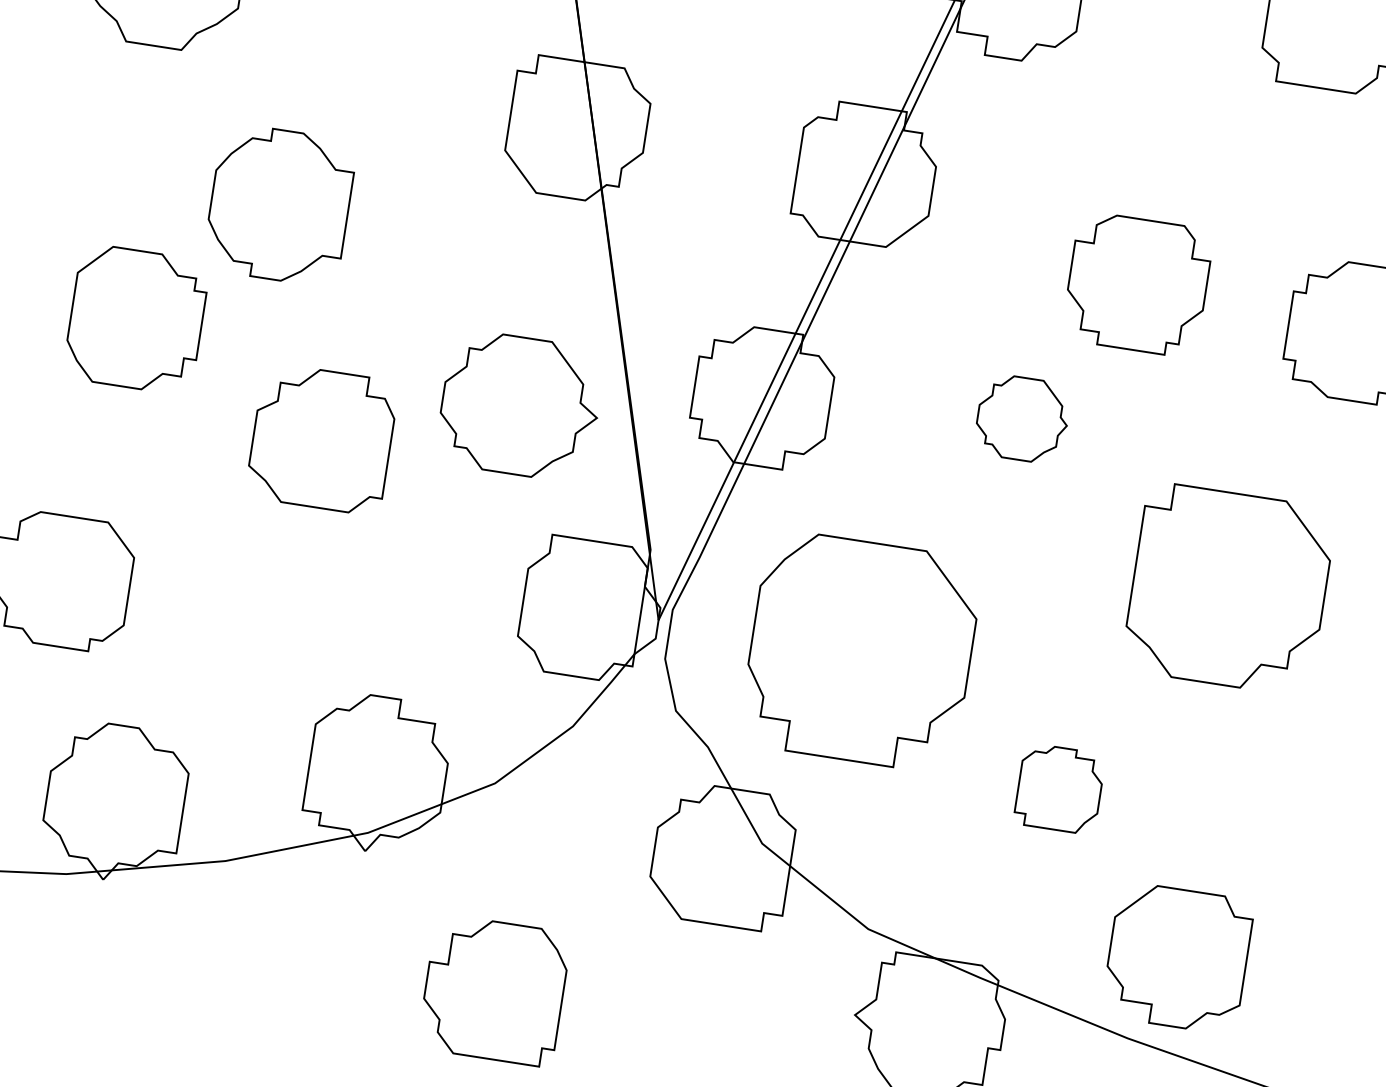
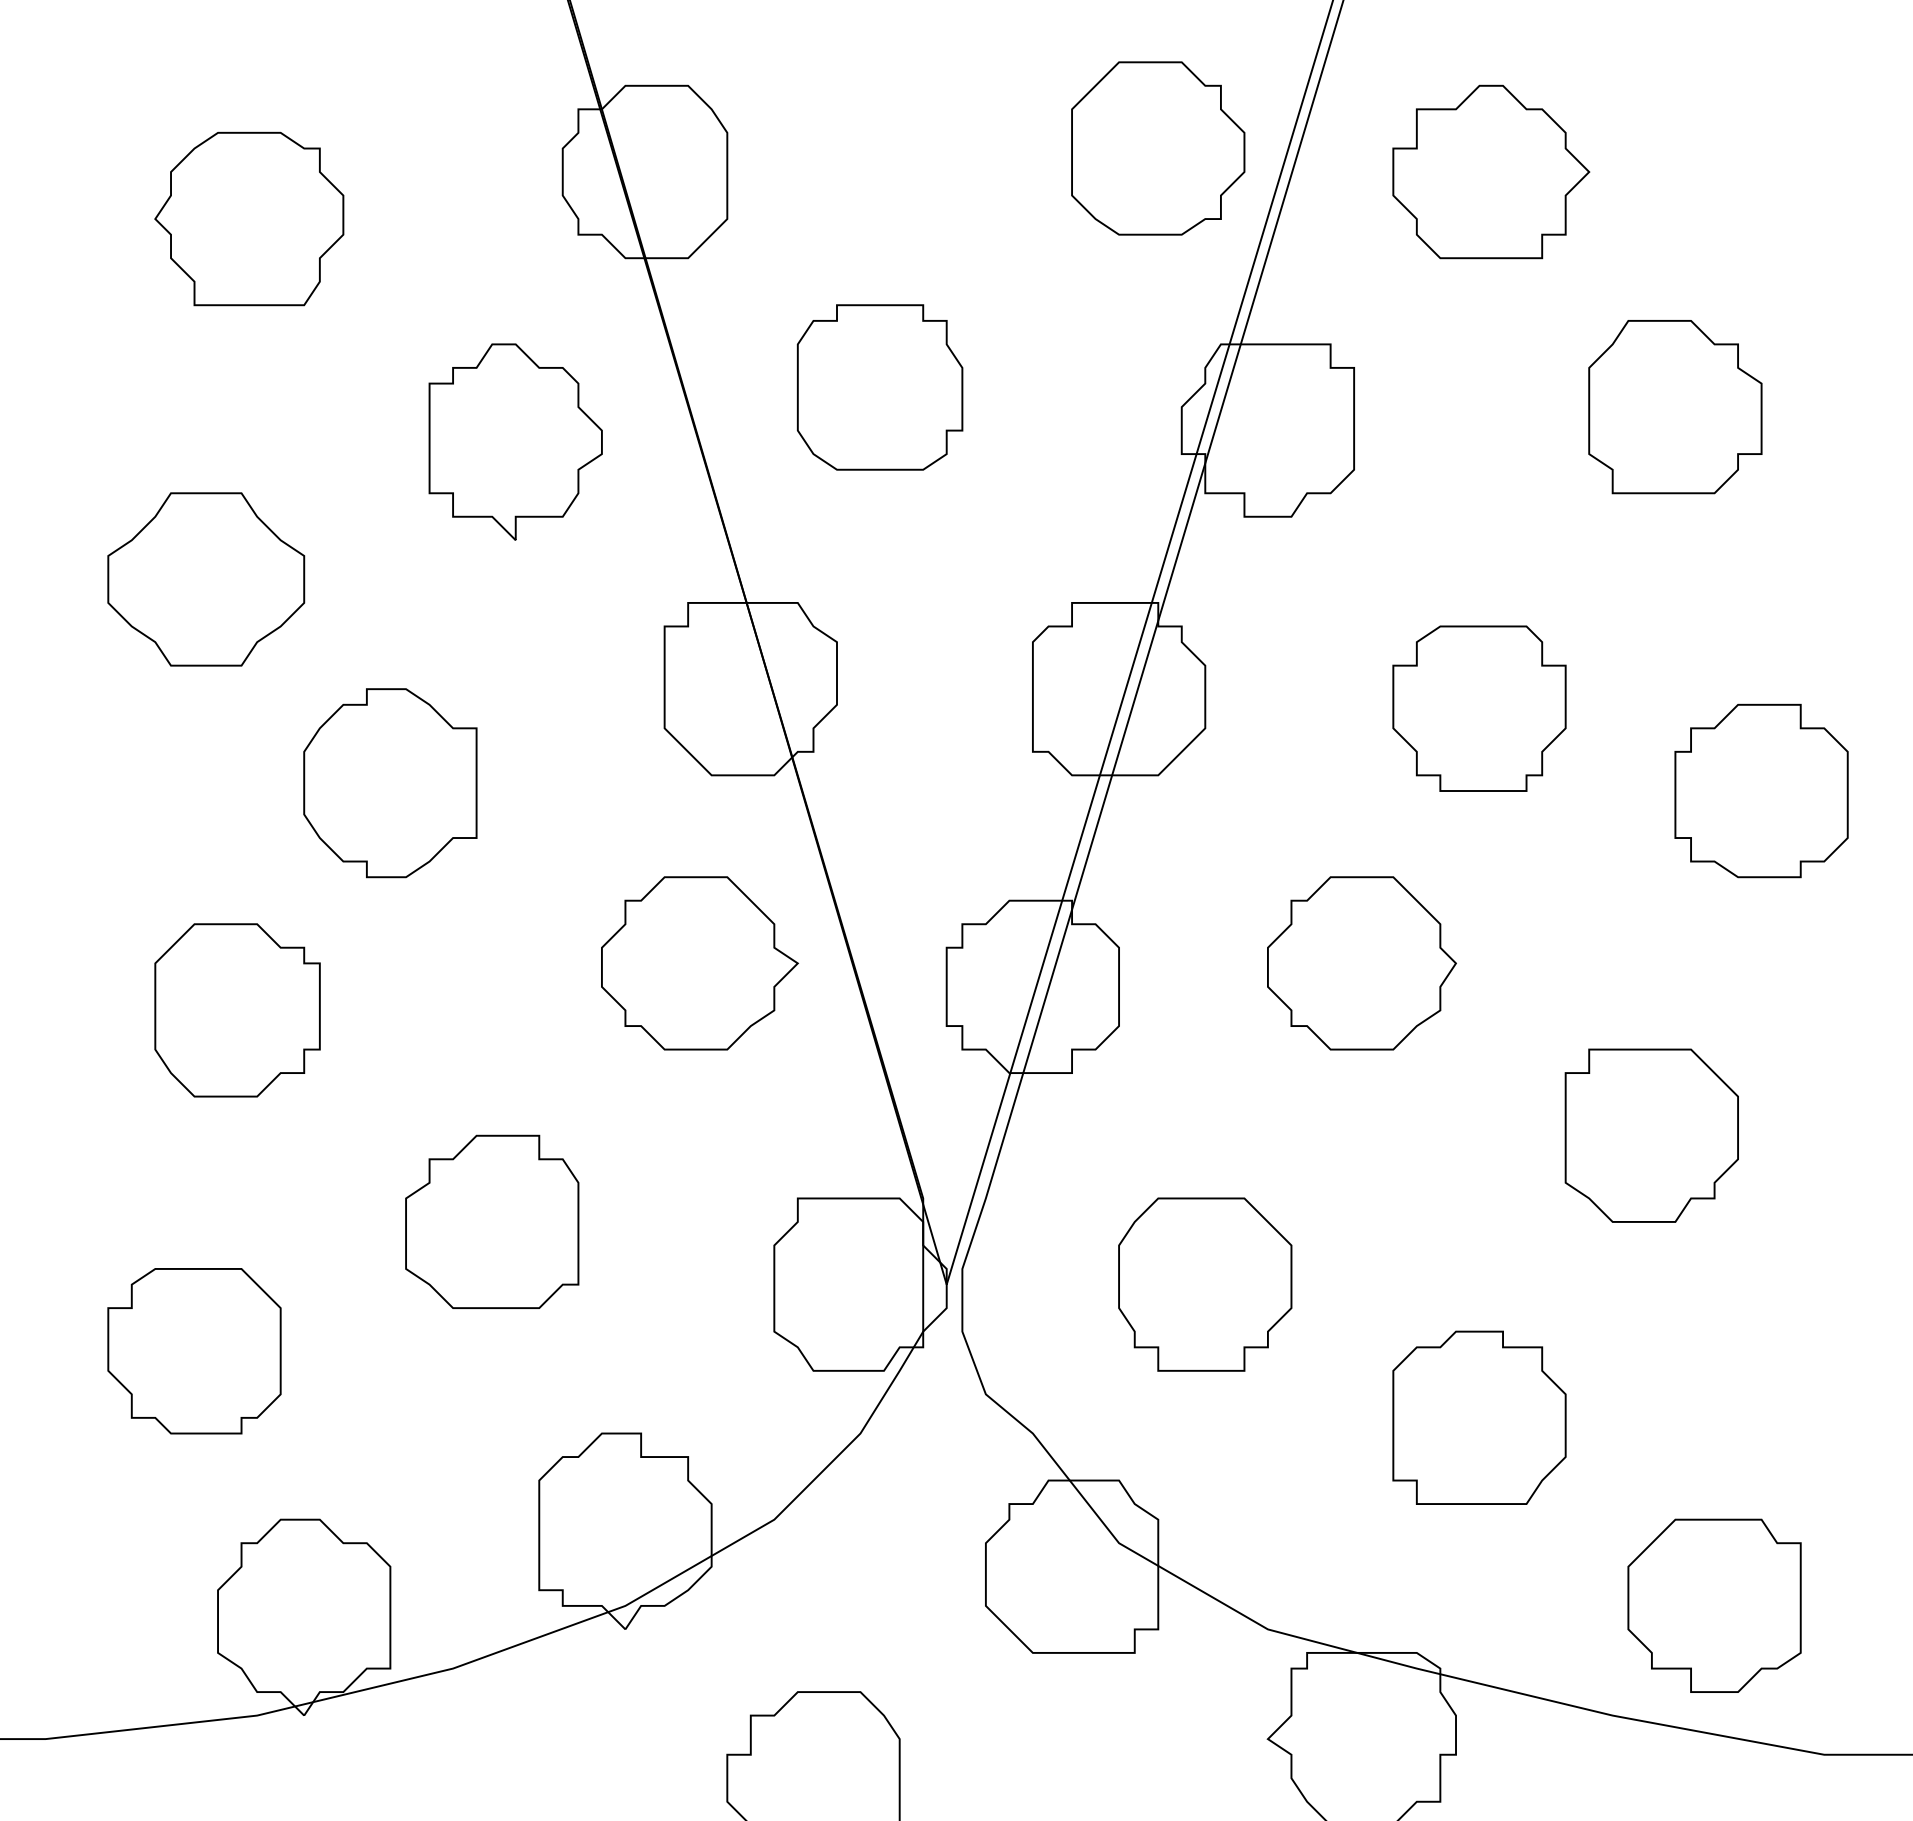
part: (280, 205) -> (390, 783), moved
part: (1137, 284) -> (1479, 708), moved
part: (519, 406) -> (699, 963), moved
part: (1022, 419) -> (1361, 963), size x1.67
part: (322, 438) -> (492, 1221), moved
part: (1228, 588) -> (1651, 1135), size x0.71
part: (861, 651) -> (1205, 1284), size x0.62
part: (1059, 788) -> (1479, 1417), size x1.67
part: (1177, 957) -> (1714, 1605), moved

